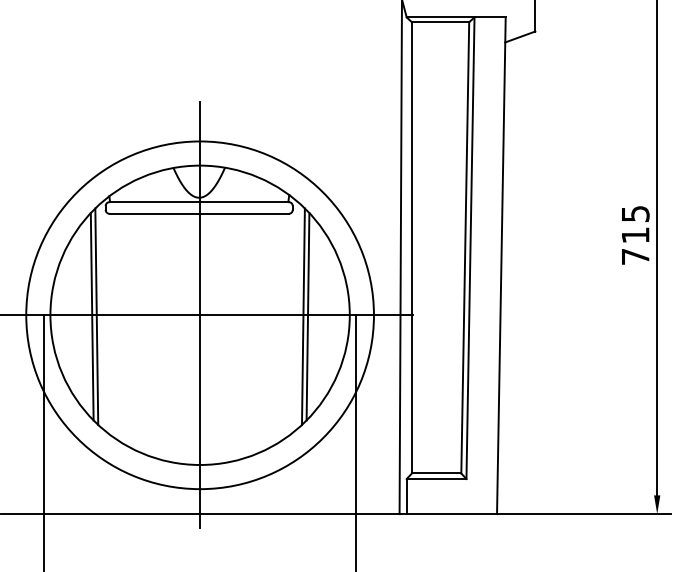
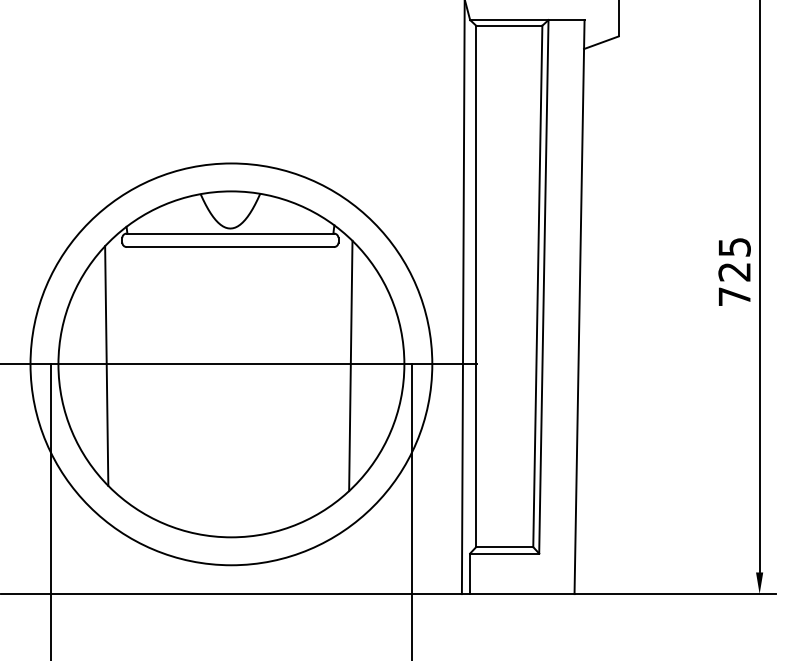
text: (635, 235) -> (734, 272), 715 -> 725
line: (200, 315) -> (231, 364), removed
line: (96, 316) -> (111, 365), removed
line: (307, 316) -> (355, 365), removed

